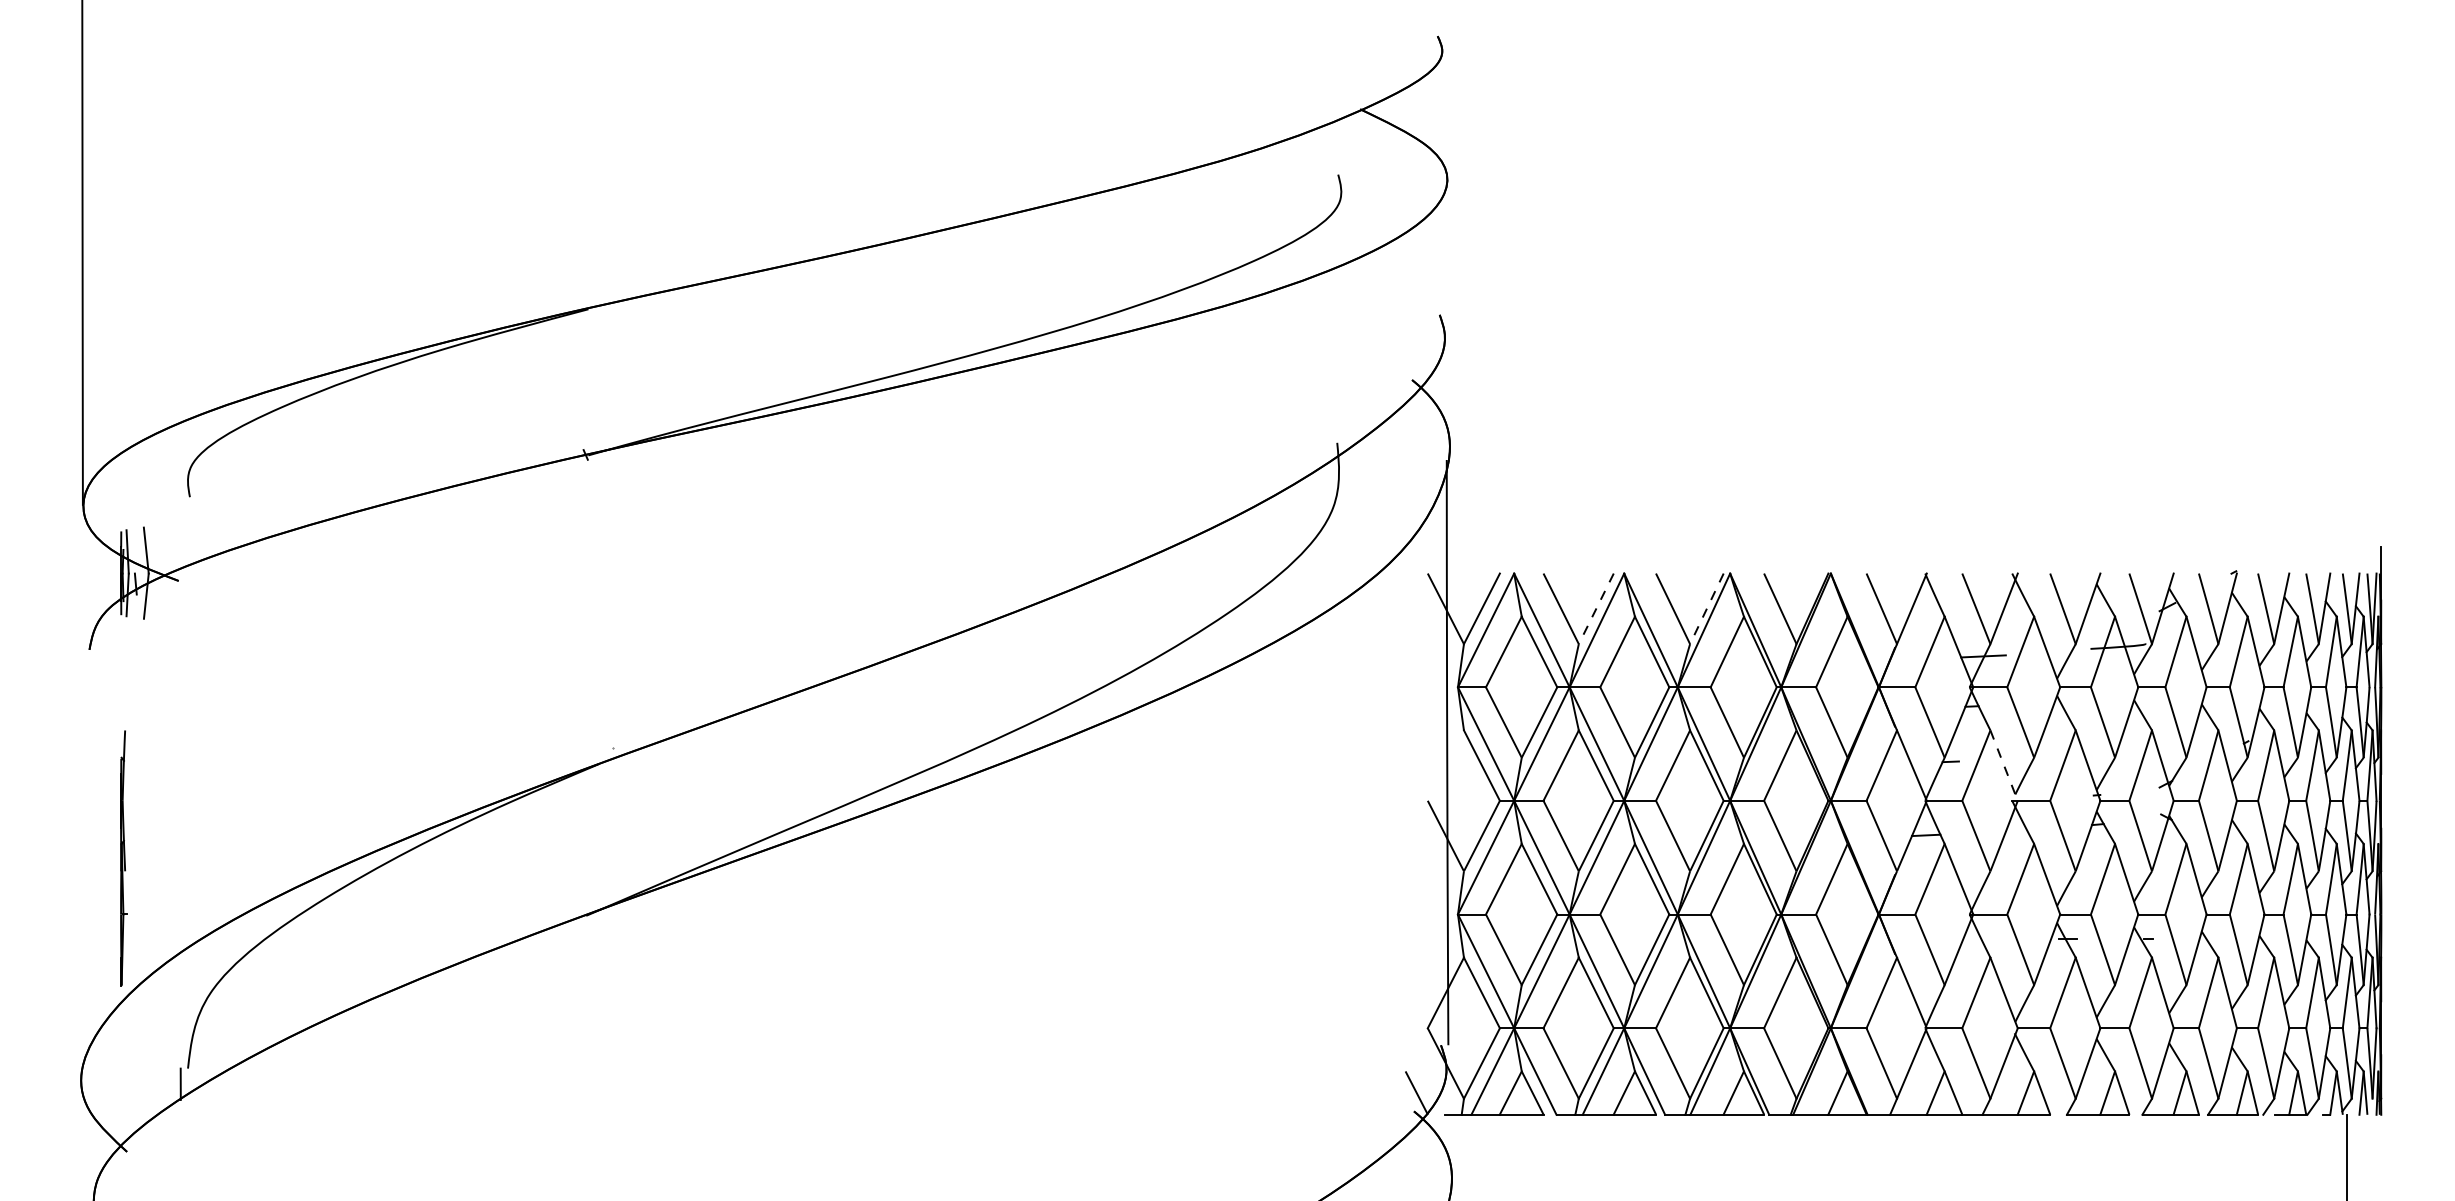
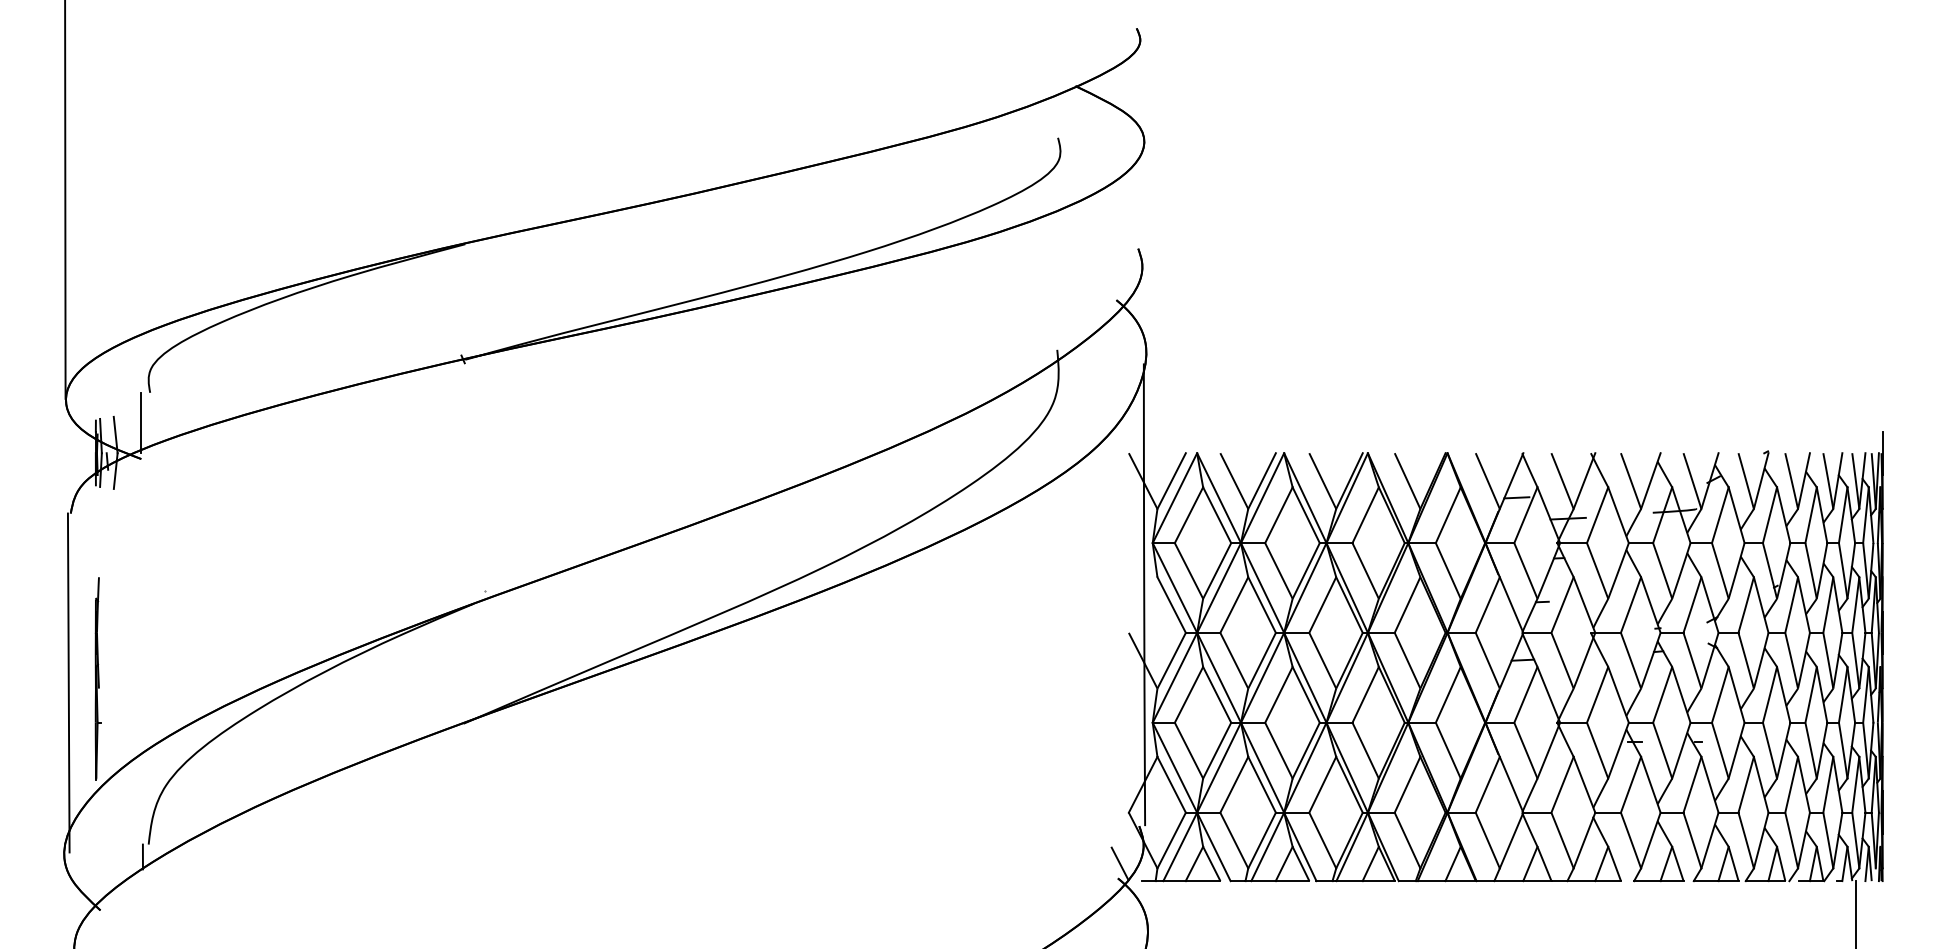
line: (178, 535) -> (141, 423), added
line: (1596, 609) -> (1262, 481), dashed -> solid
line: (1706, 609) -> (1349, 481), dashed -> solid
line: (1918, 629) -> (1516, 497), added
line: (2004, 765) -> (1584, 604), dashed -> solid
line: (86, 863) -> (68, 682), added

